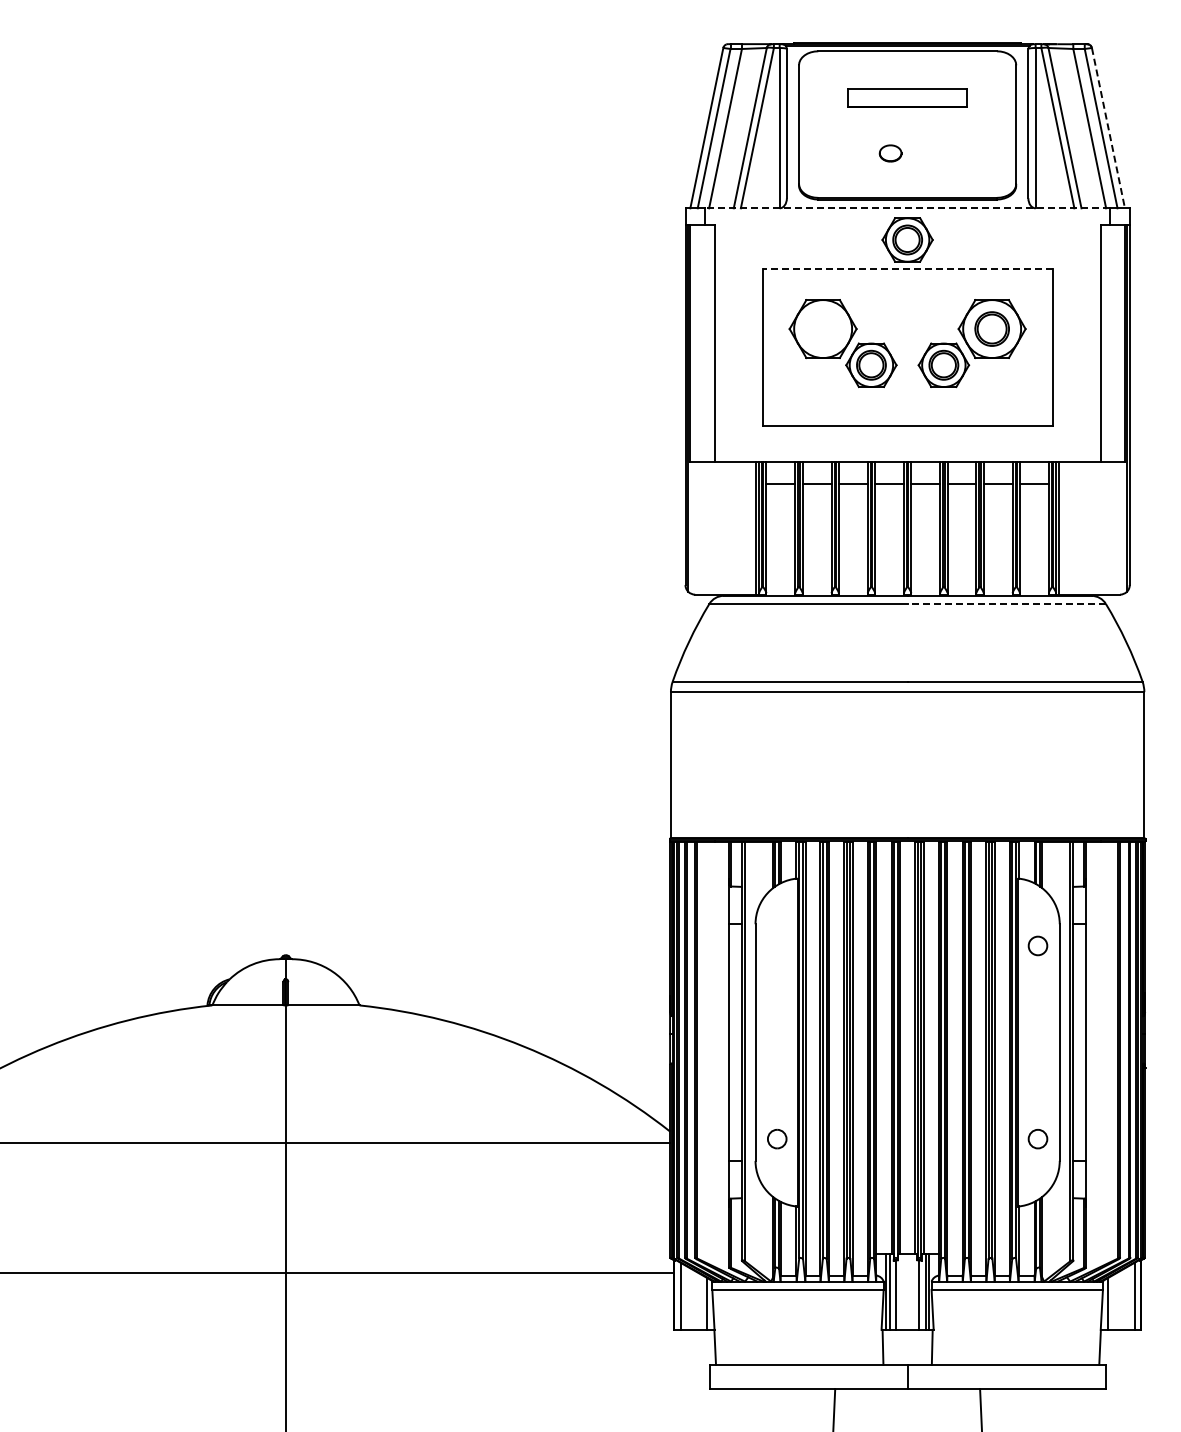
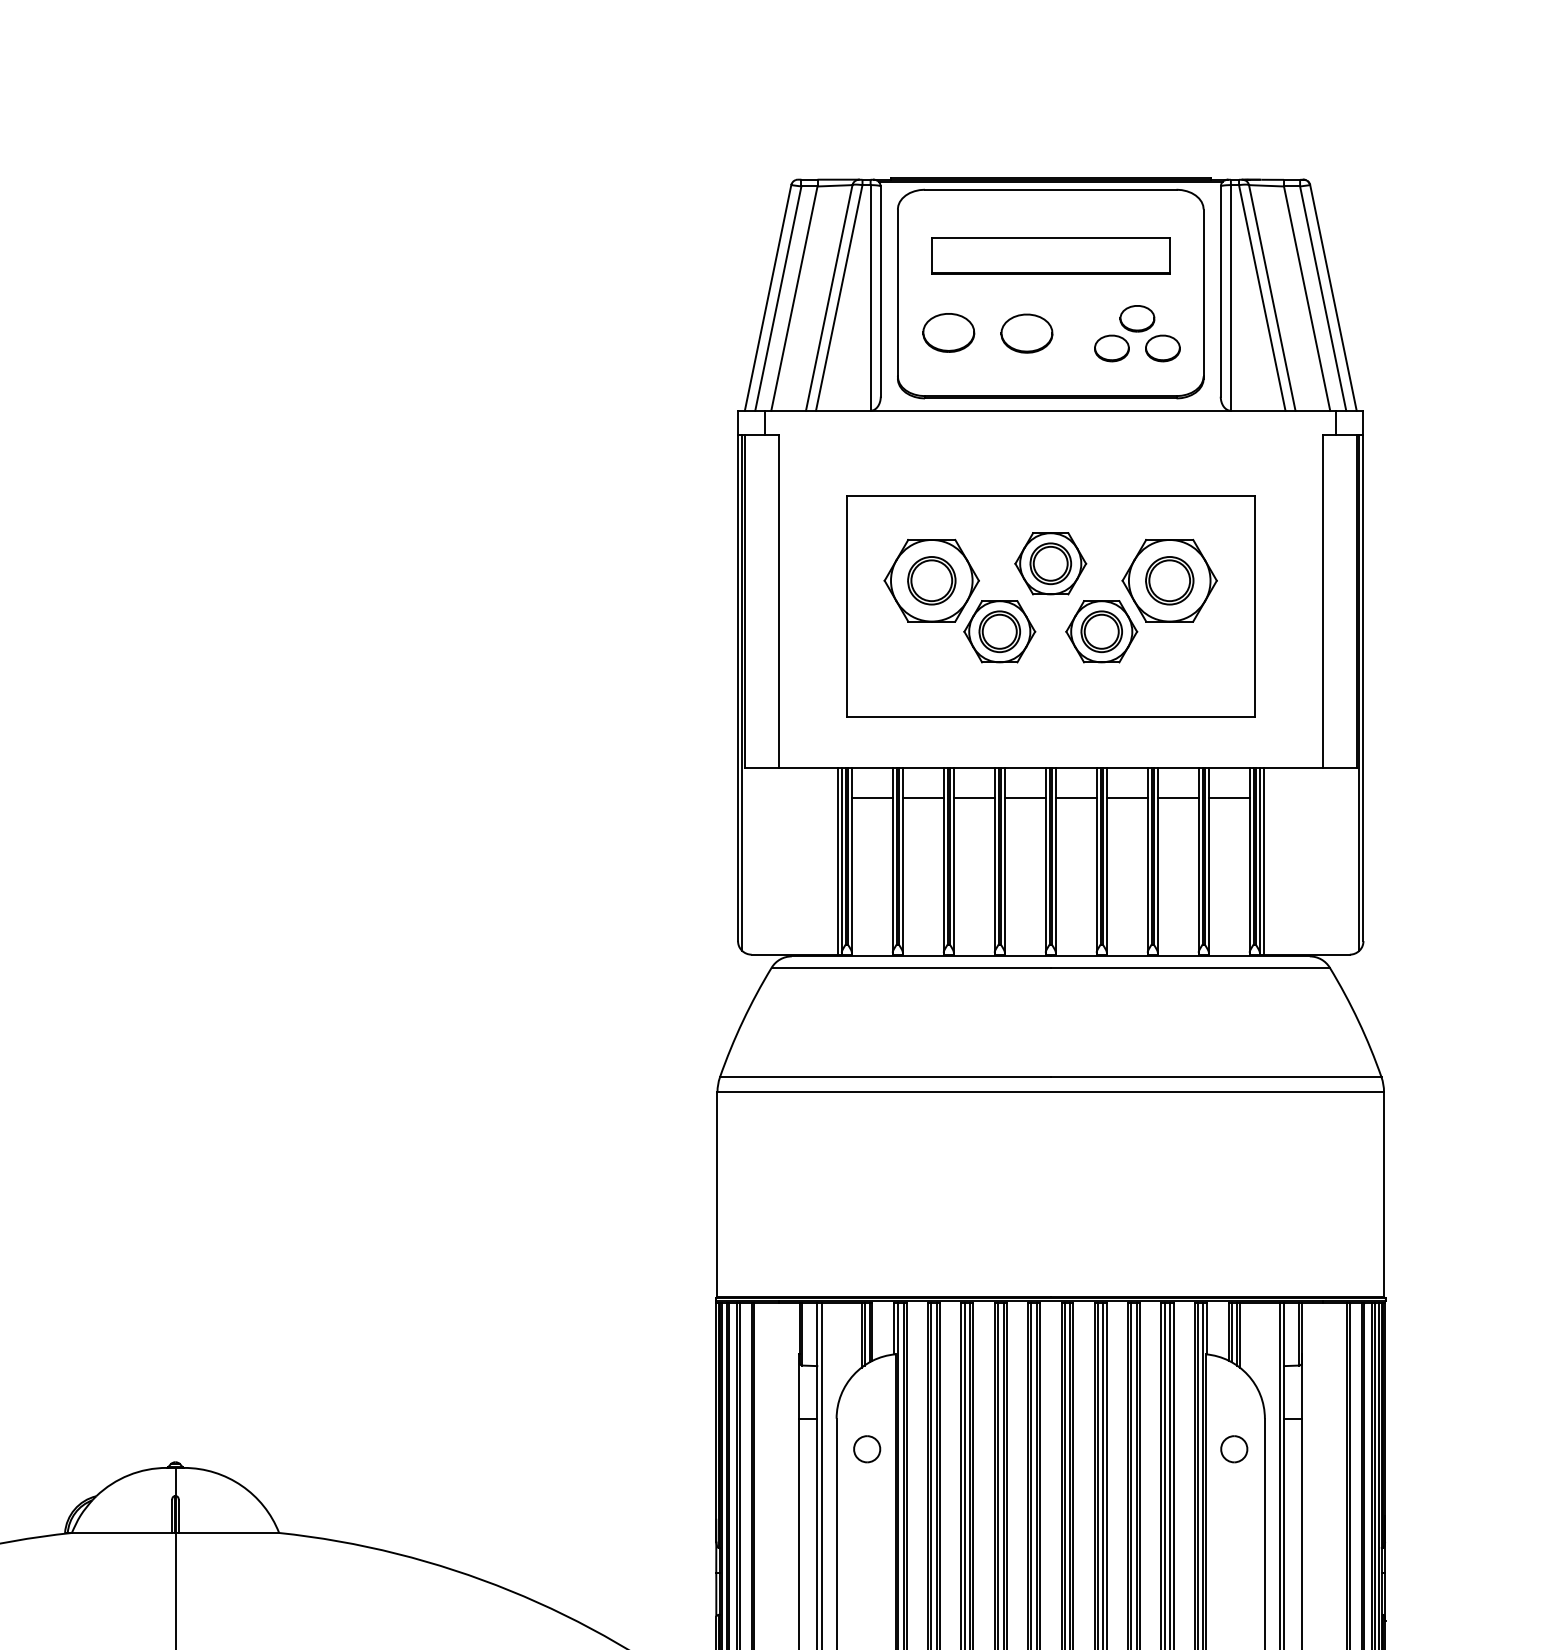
part: (907, 98) -> (1050, 256), size x1.43
line: (1108, 128) -> (1333, 298), dashed -> solid
part: (835, 152) -> (949, 332), added
part: (890, 153) -> (1026, 333), size x1.67
part: (969, 153) -> (1137, 333), added
line: (907, 208) -> (1050, 411), dashed -> solid
part: (907, 239) -> (1050, 563), moved
line: (907, 268) -> (1050, 495), dashed -> solid
part: (822, 328) -> (930, 579), added
line: (1006, 603) -> (1189, 967), dashed -> solid
part: (777, 945) -> (867, 1448), added

